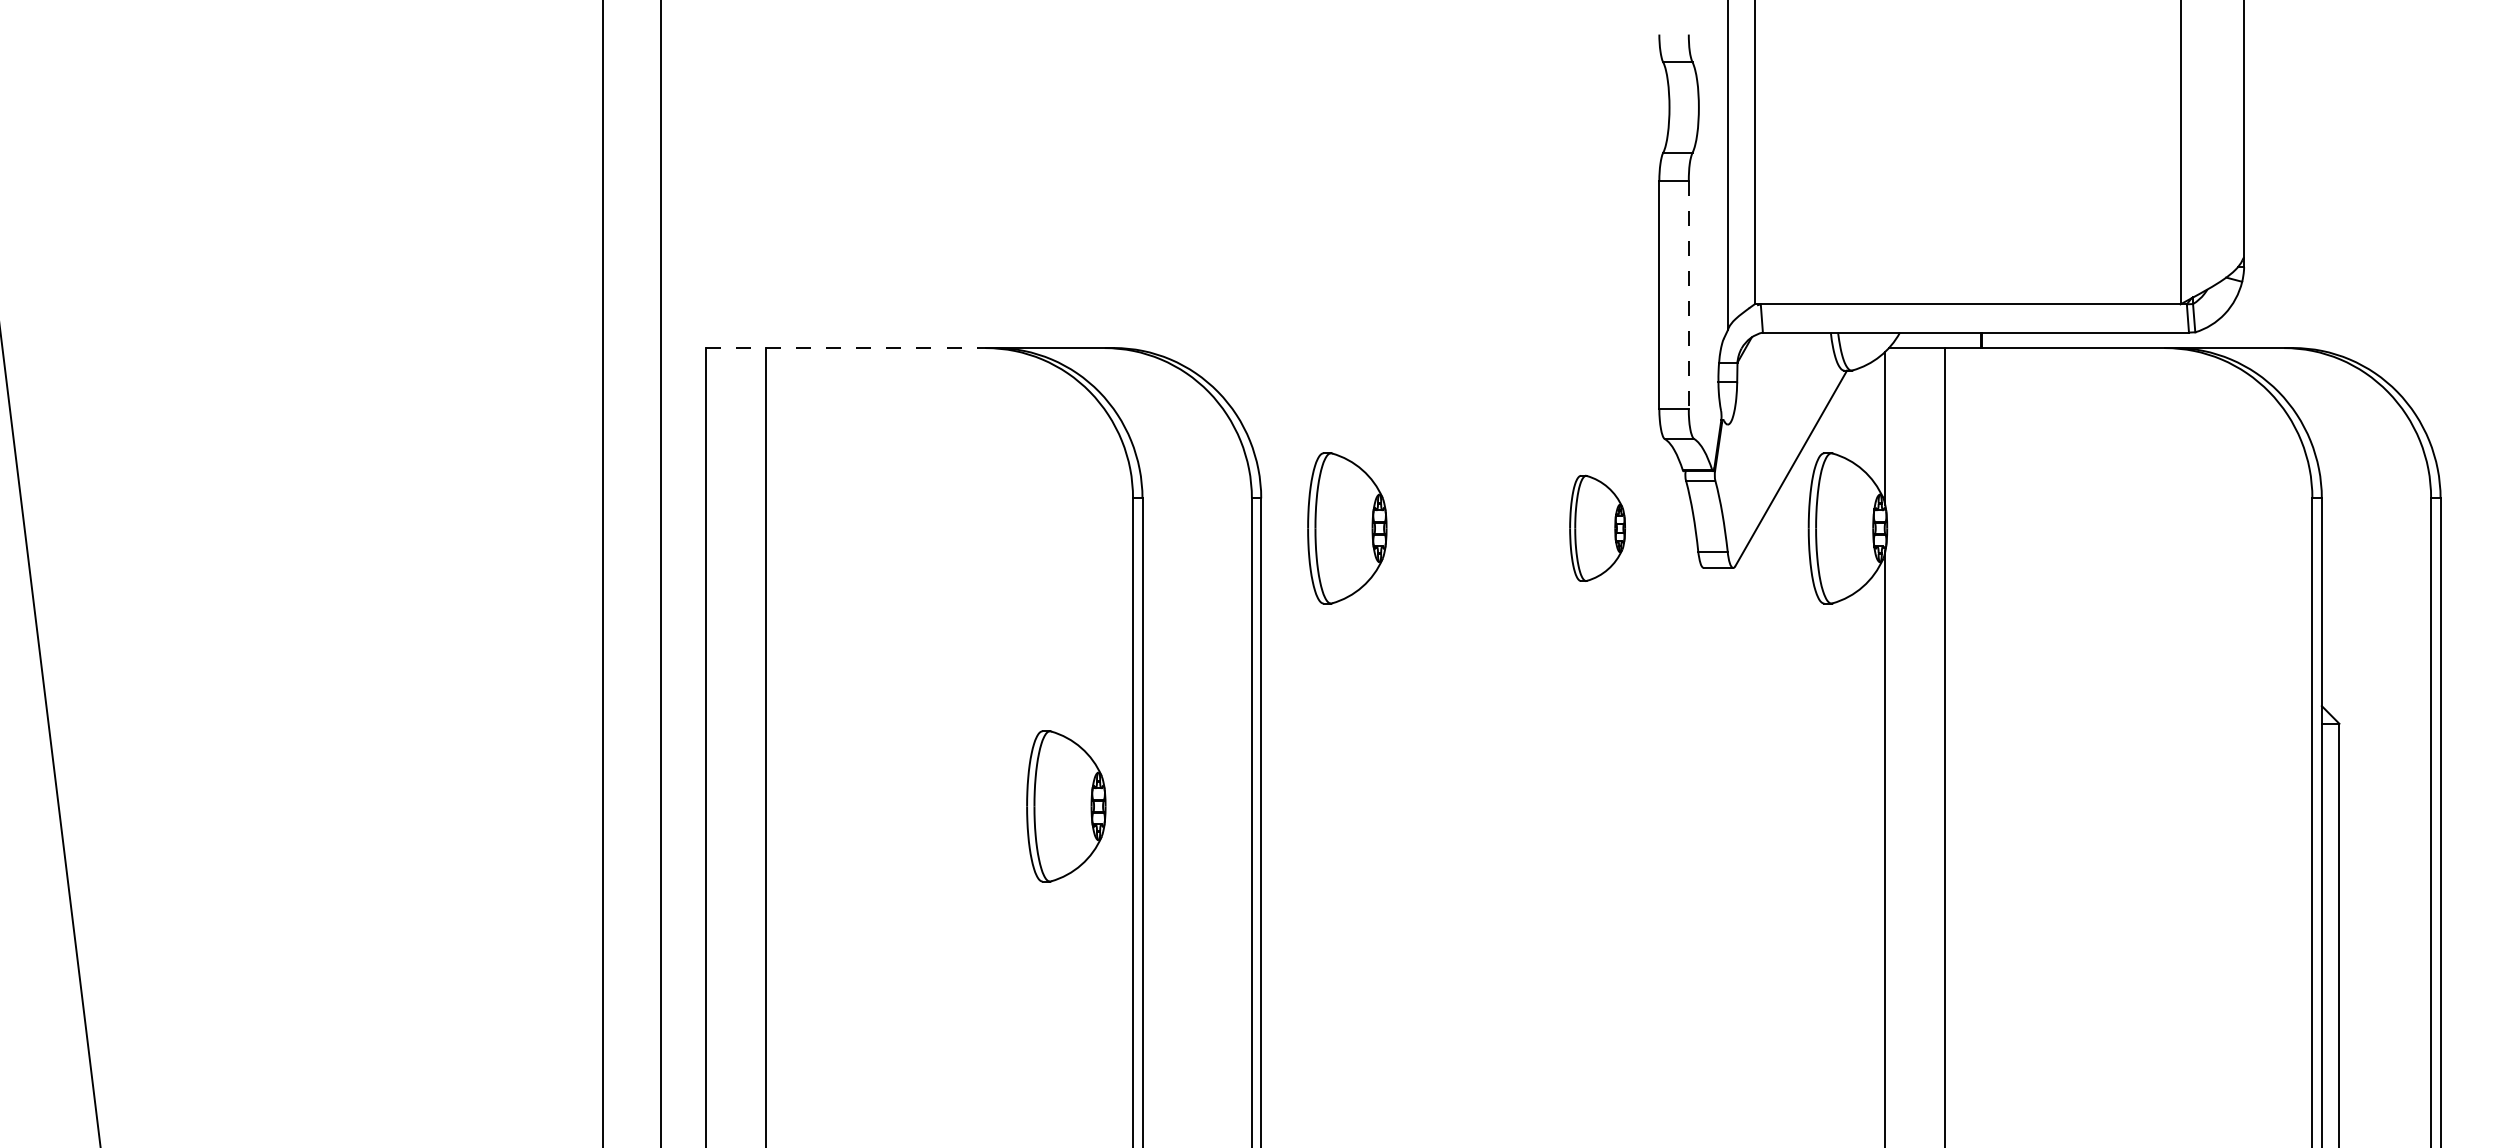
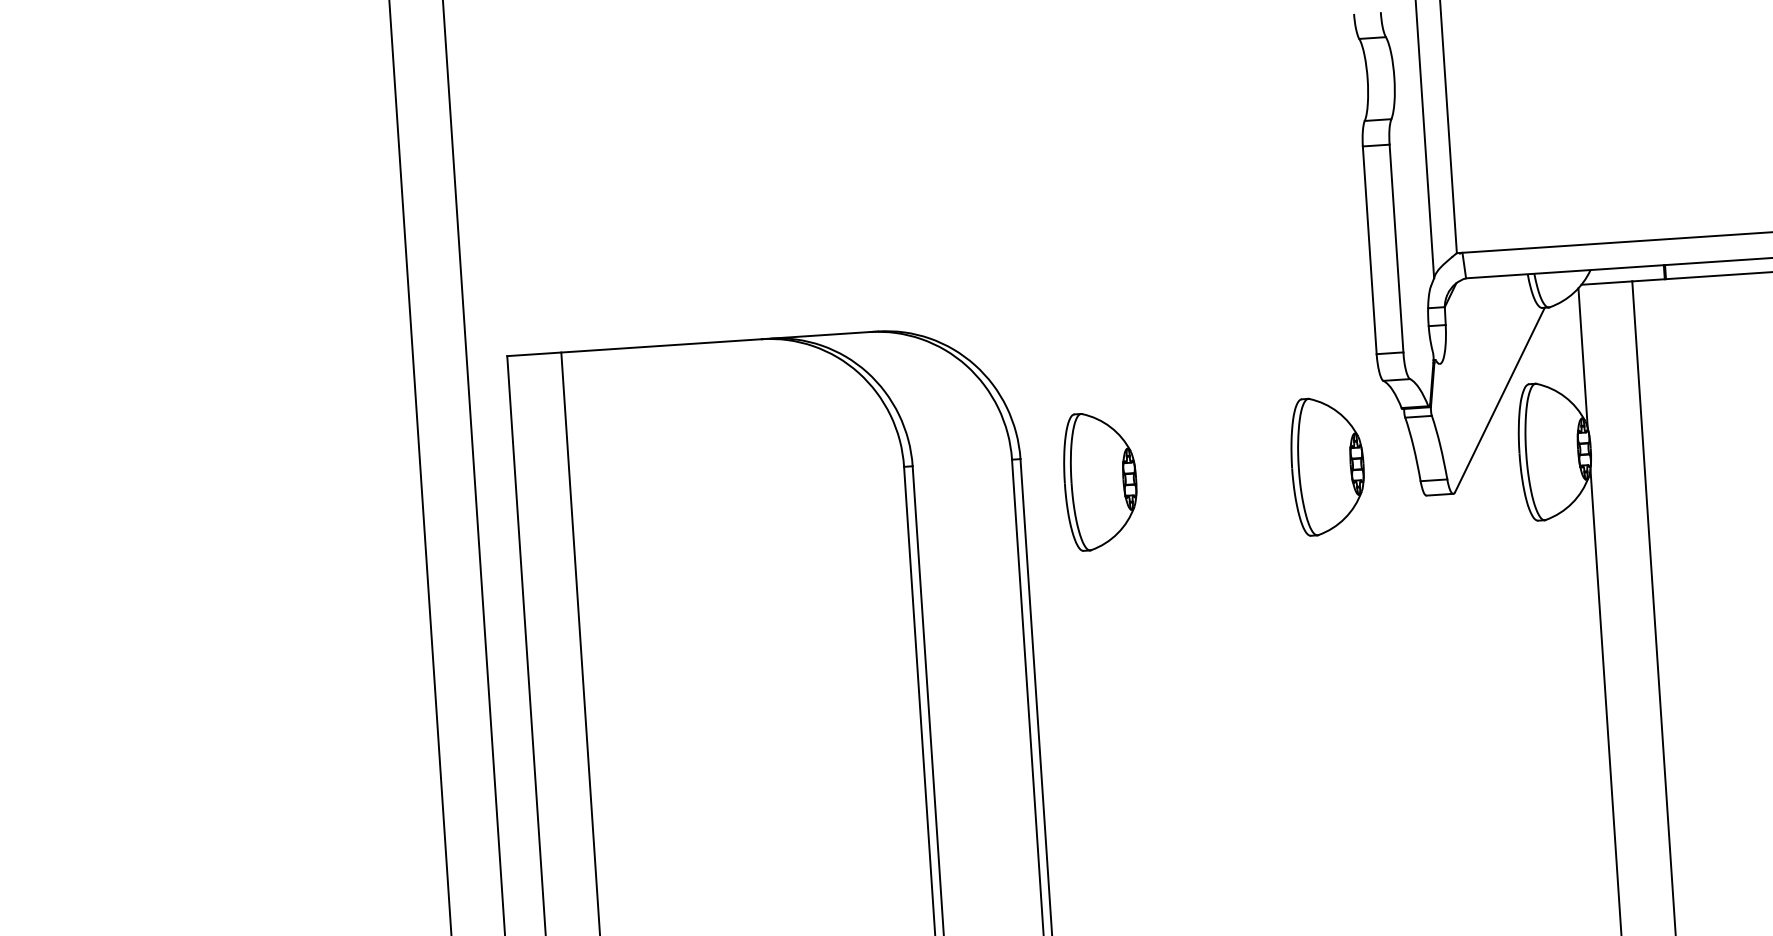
line: (1688, 295) -> (1396, 249), dashed -> solid
line: (846, 348) -> (634, 348), dashed -> solid
part: (1597, 528) -> (1327, 466), size x1.43
part: (1066, 806) -> (862, 750), removed

